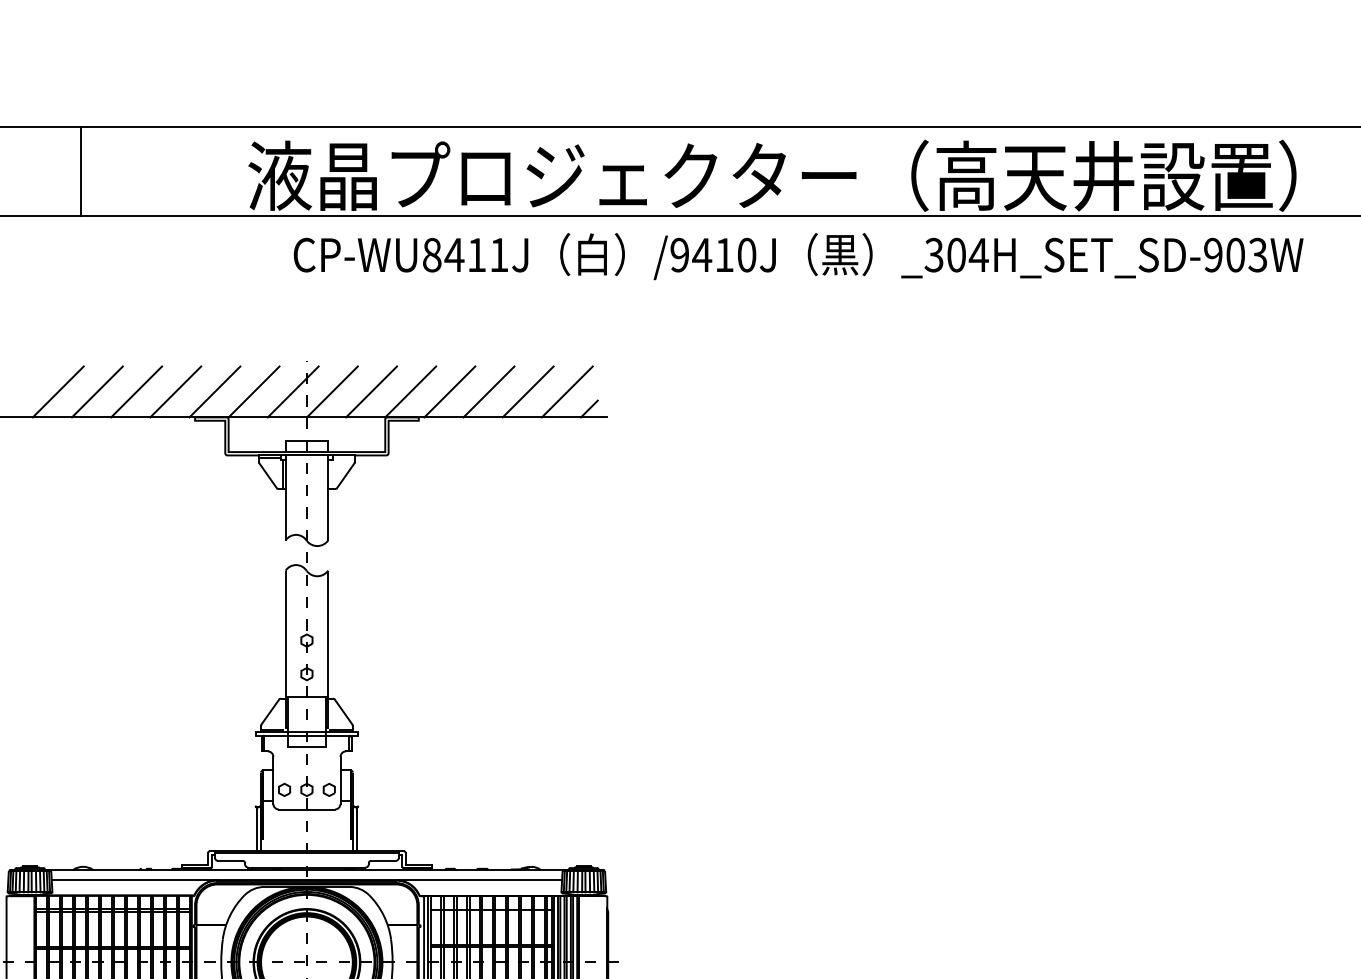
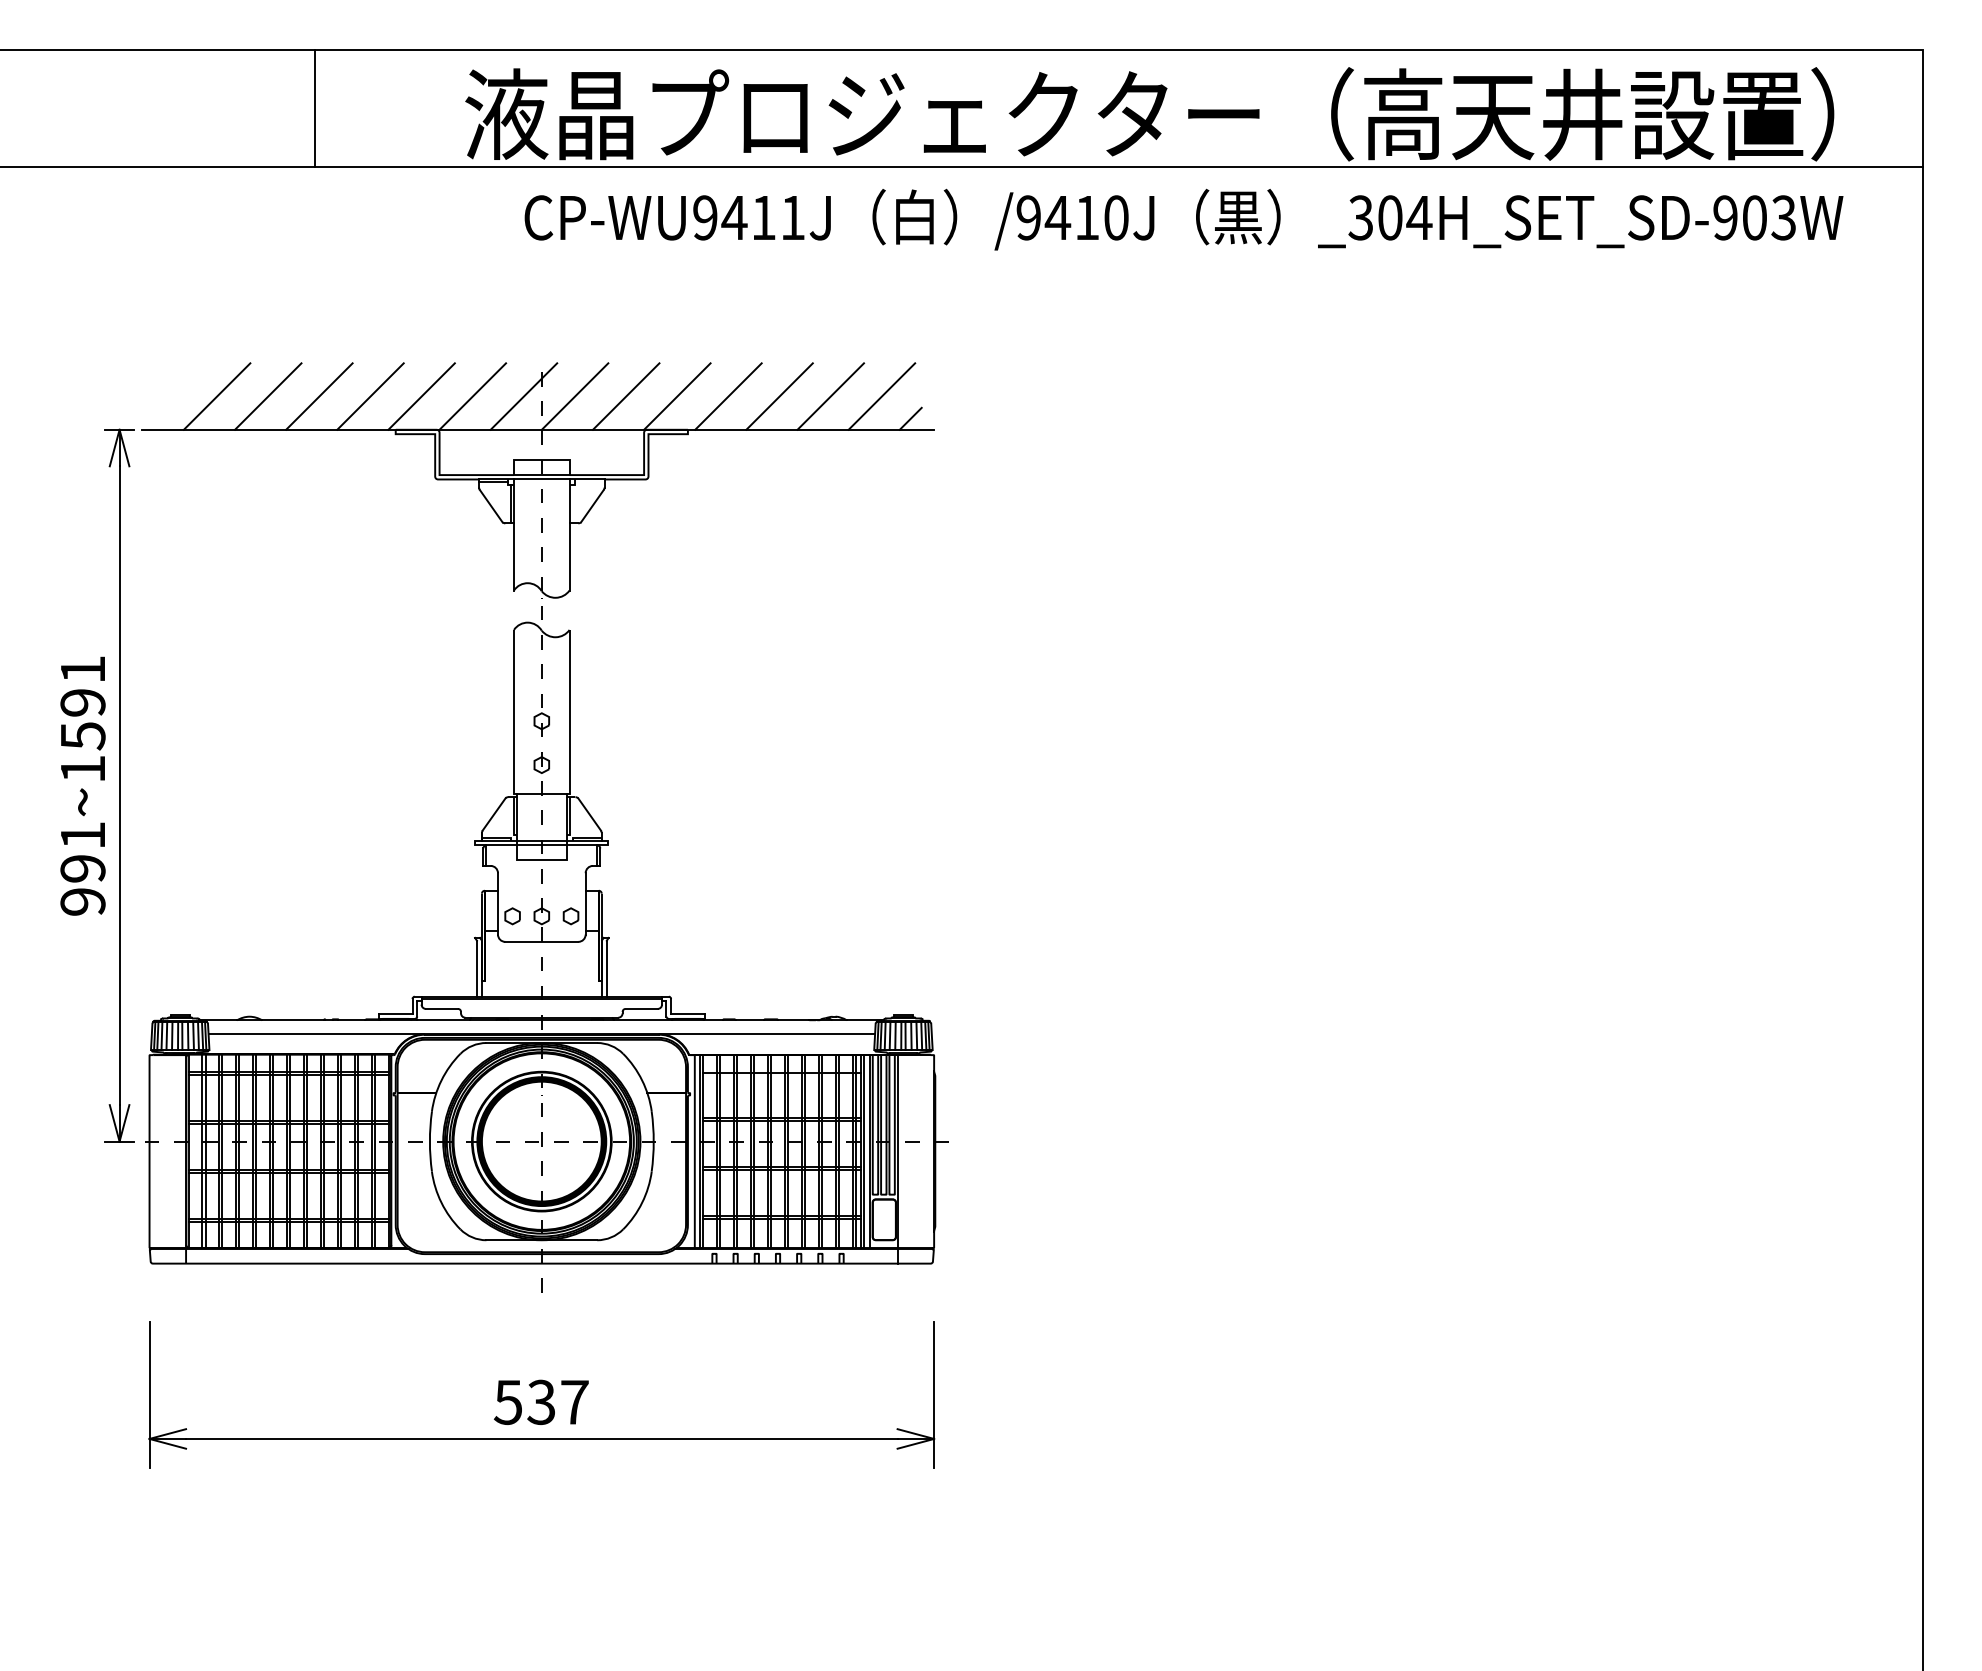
line: (80, 170) -> (315, 107), moved
text: (432, 254) -> (705, 217), CP-WU8411J -> CP-WU9411J

